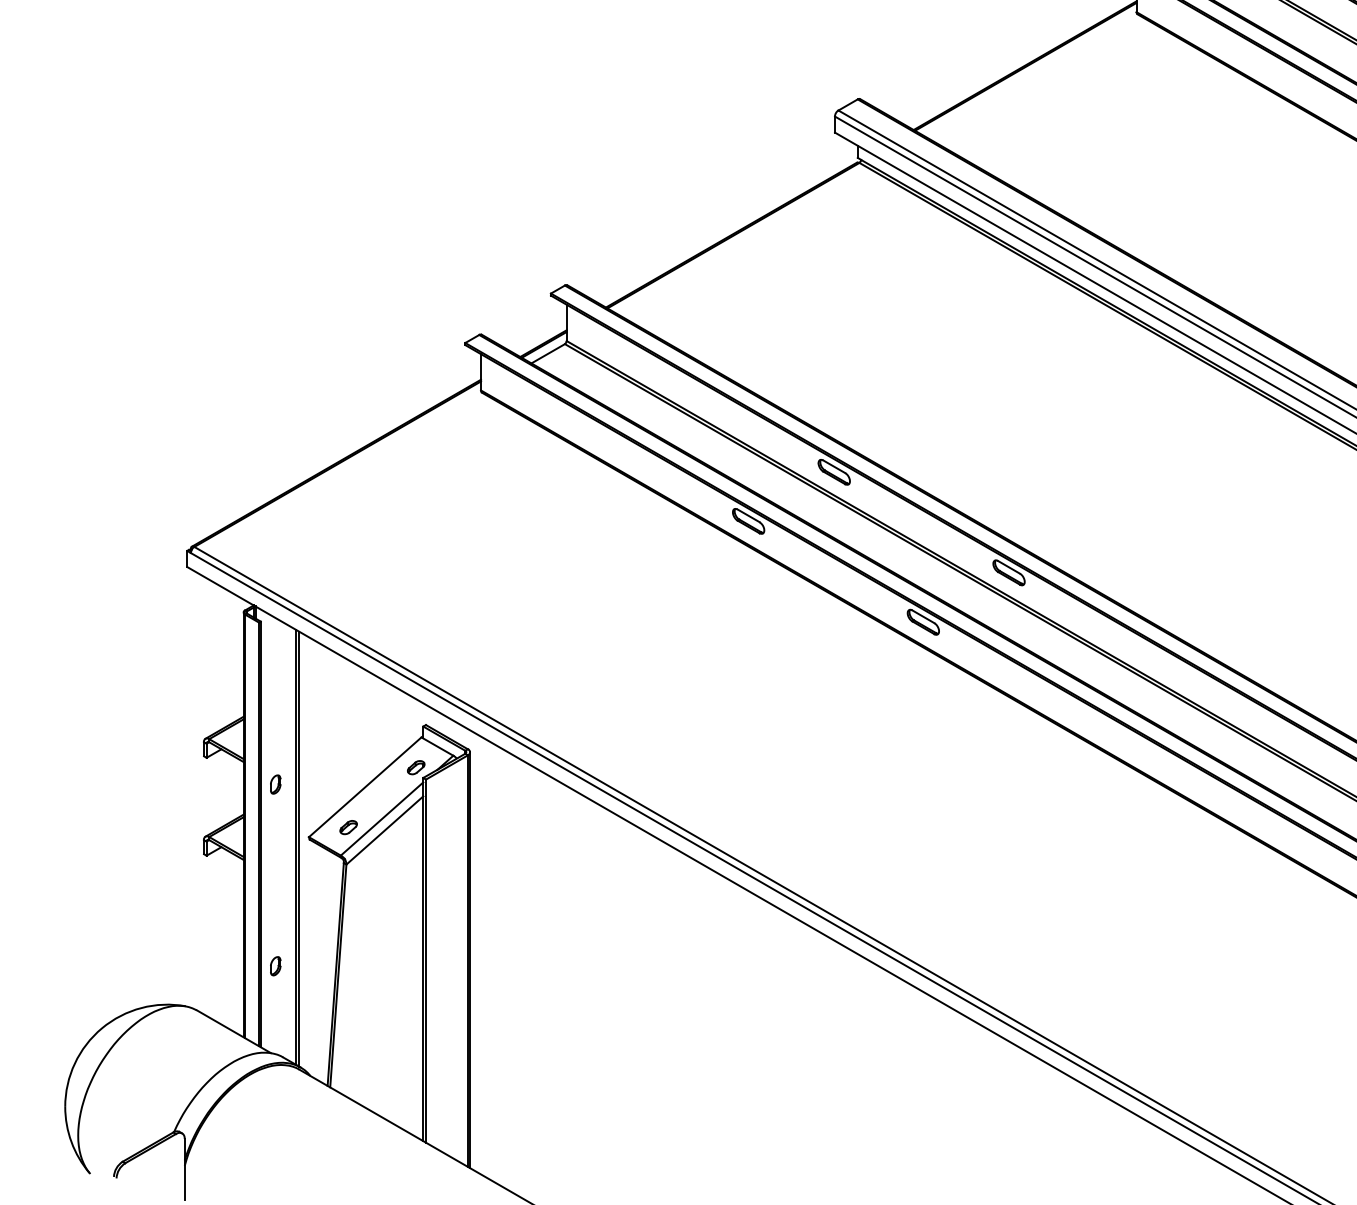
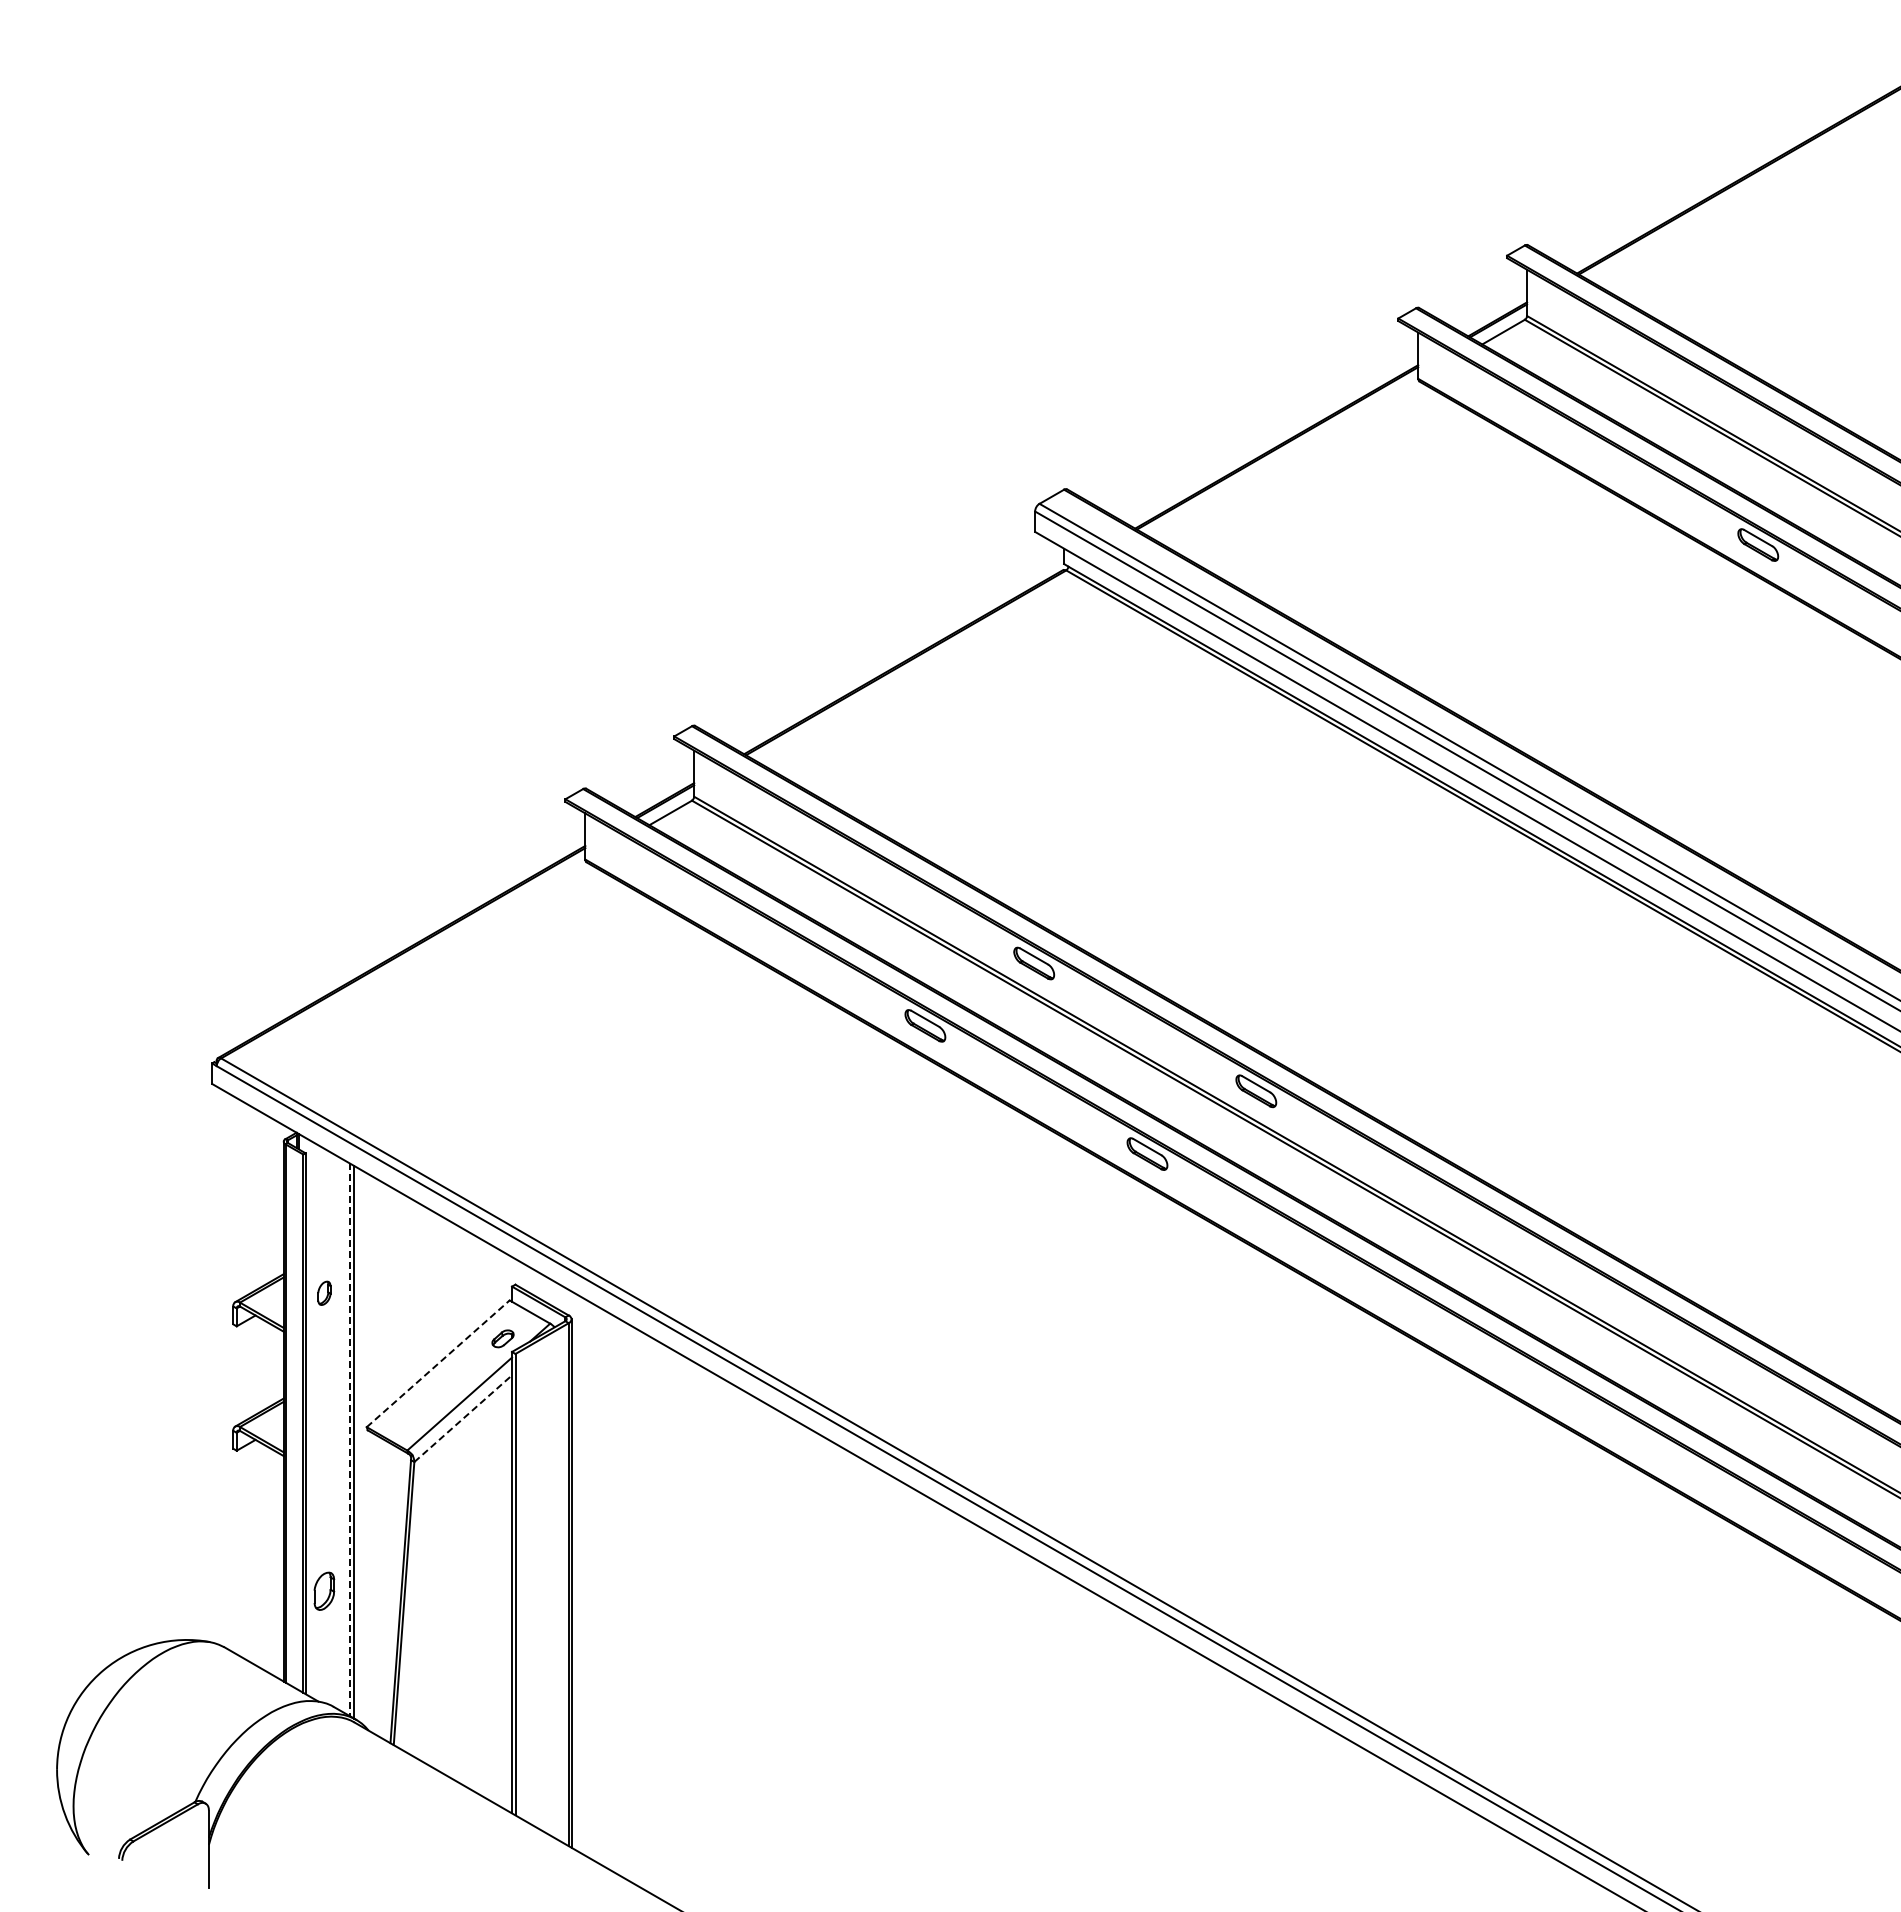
part: (275, 783) -> (324, 1292), moved
line: (365, 787) -> (438, 1363), solid -> dashed
part: (348, 827) -> (416, 1414), removed
line: (385, 830) -> (463, 1418), solid -> dashed
line: (295, 847) -> (349, 1440), solid -> dashed
part: (275, 965) -> (324, 1590), size x1.6

